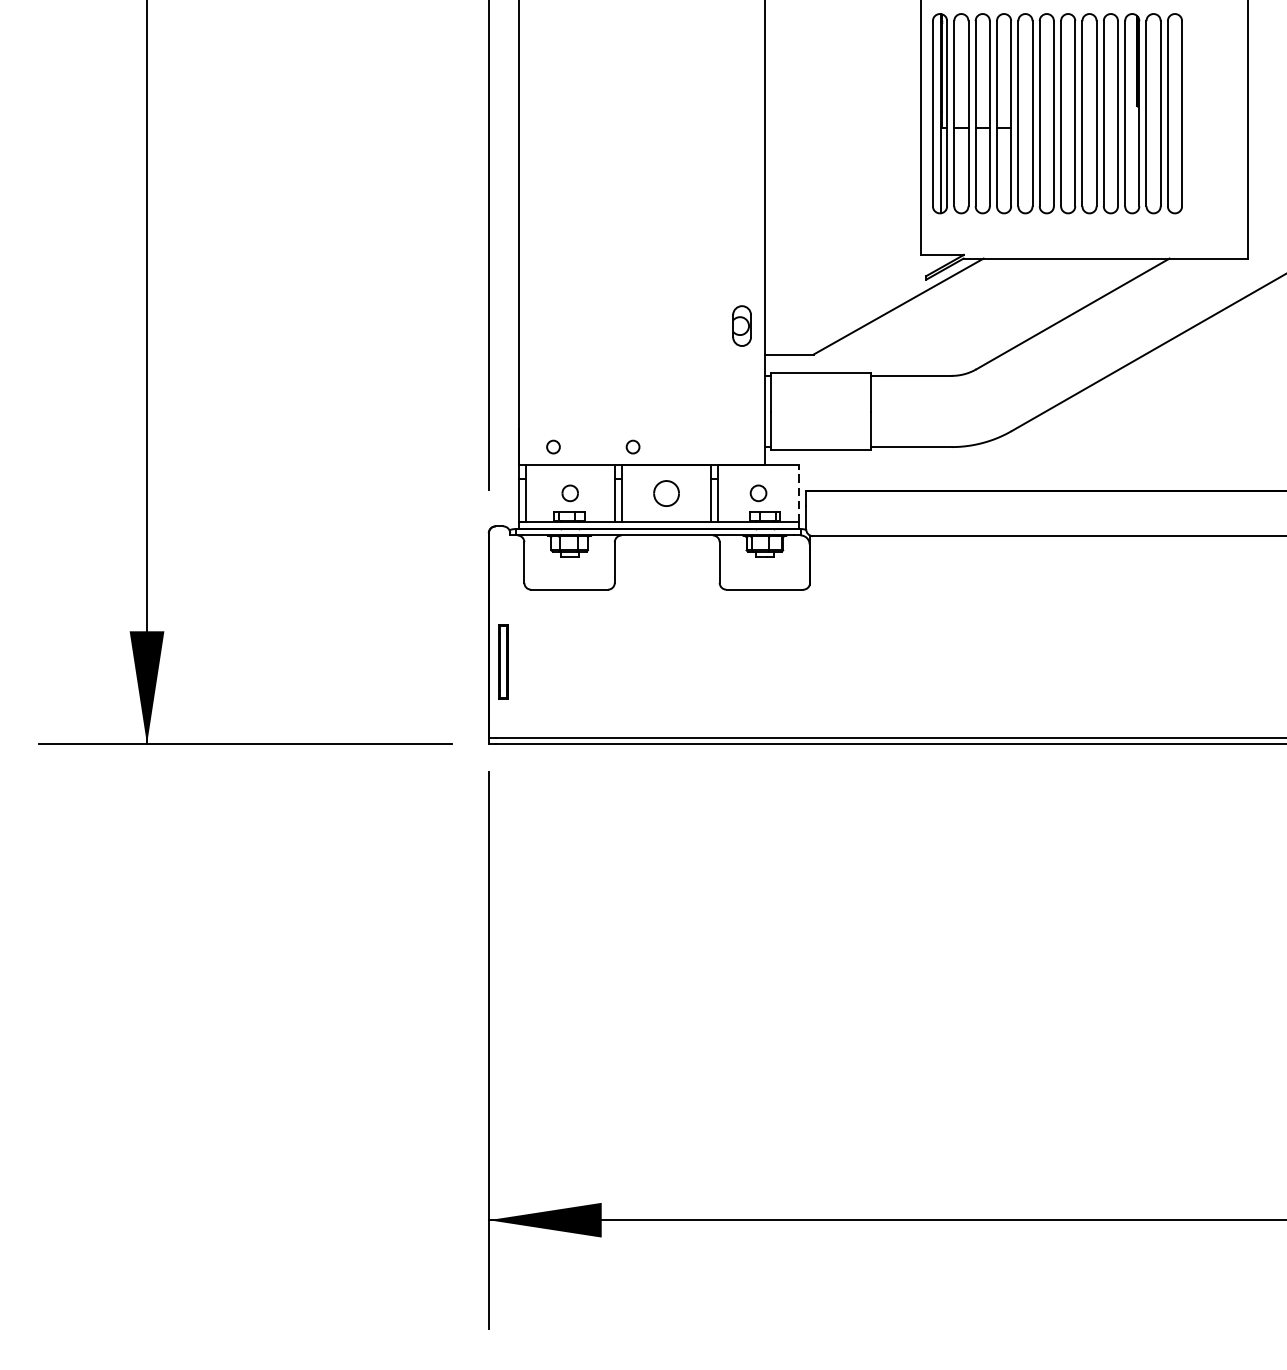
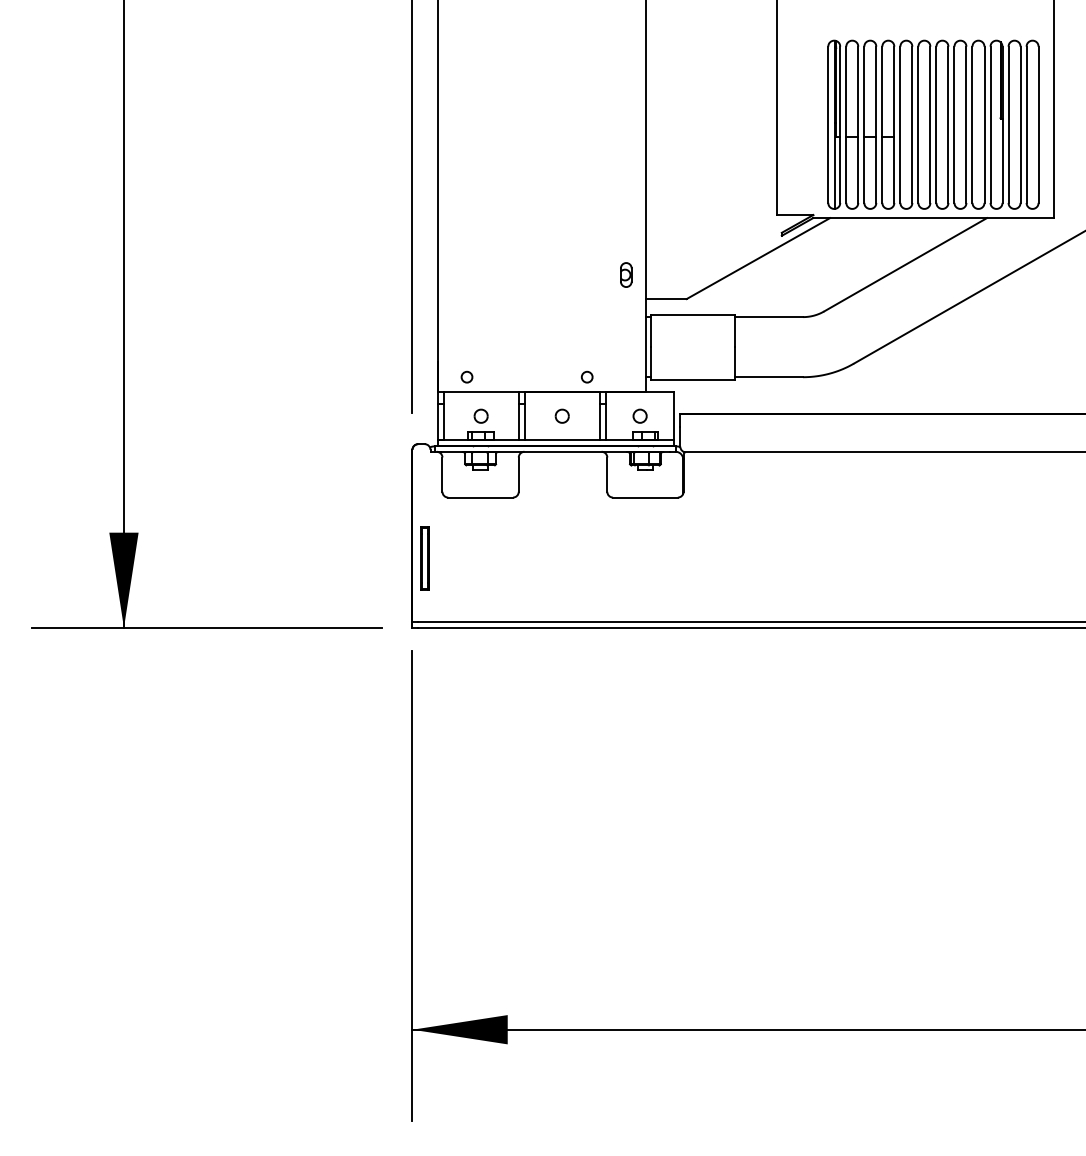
part: (1057, 113) -> (933, 124), moved
part: (742, 325) -> (626, 274), size x0.71
circle: (633, 446) -> (587, 376), moved
part: (665, 492) -> (561, 415), size x0.62
line: (799, 492) -> (674, 415), dashed -> solid

